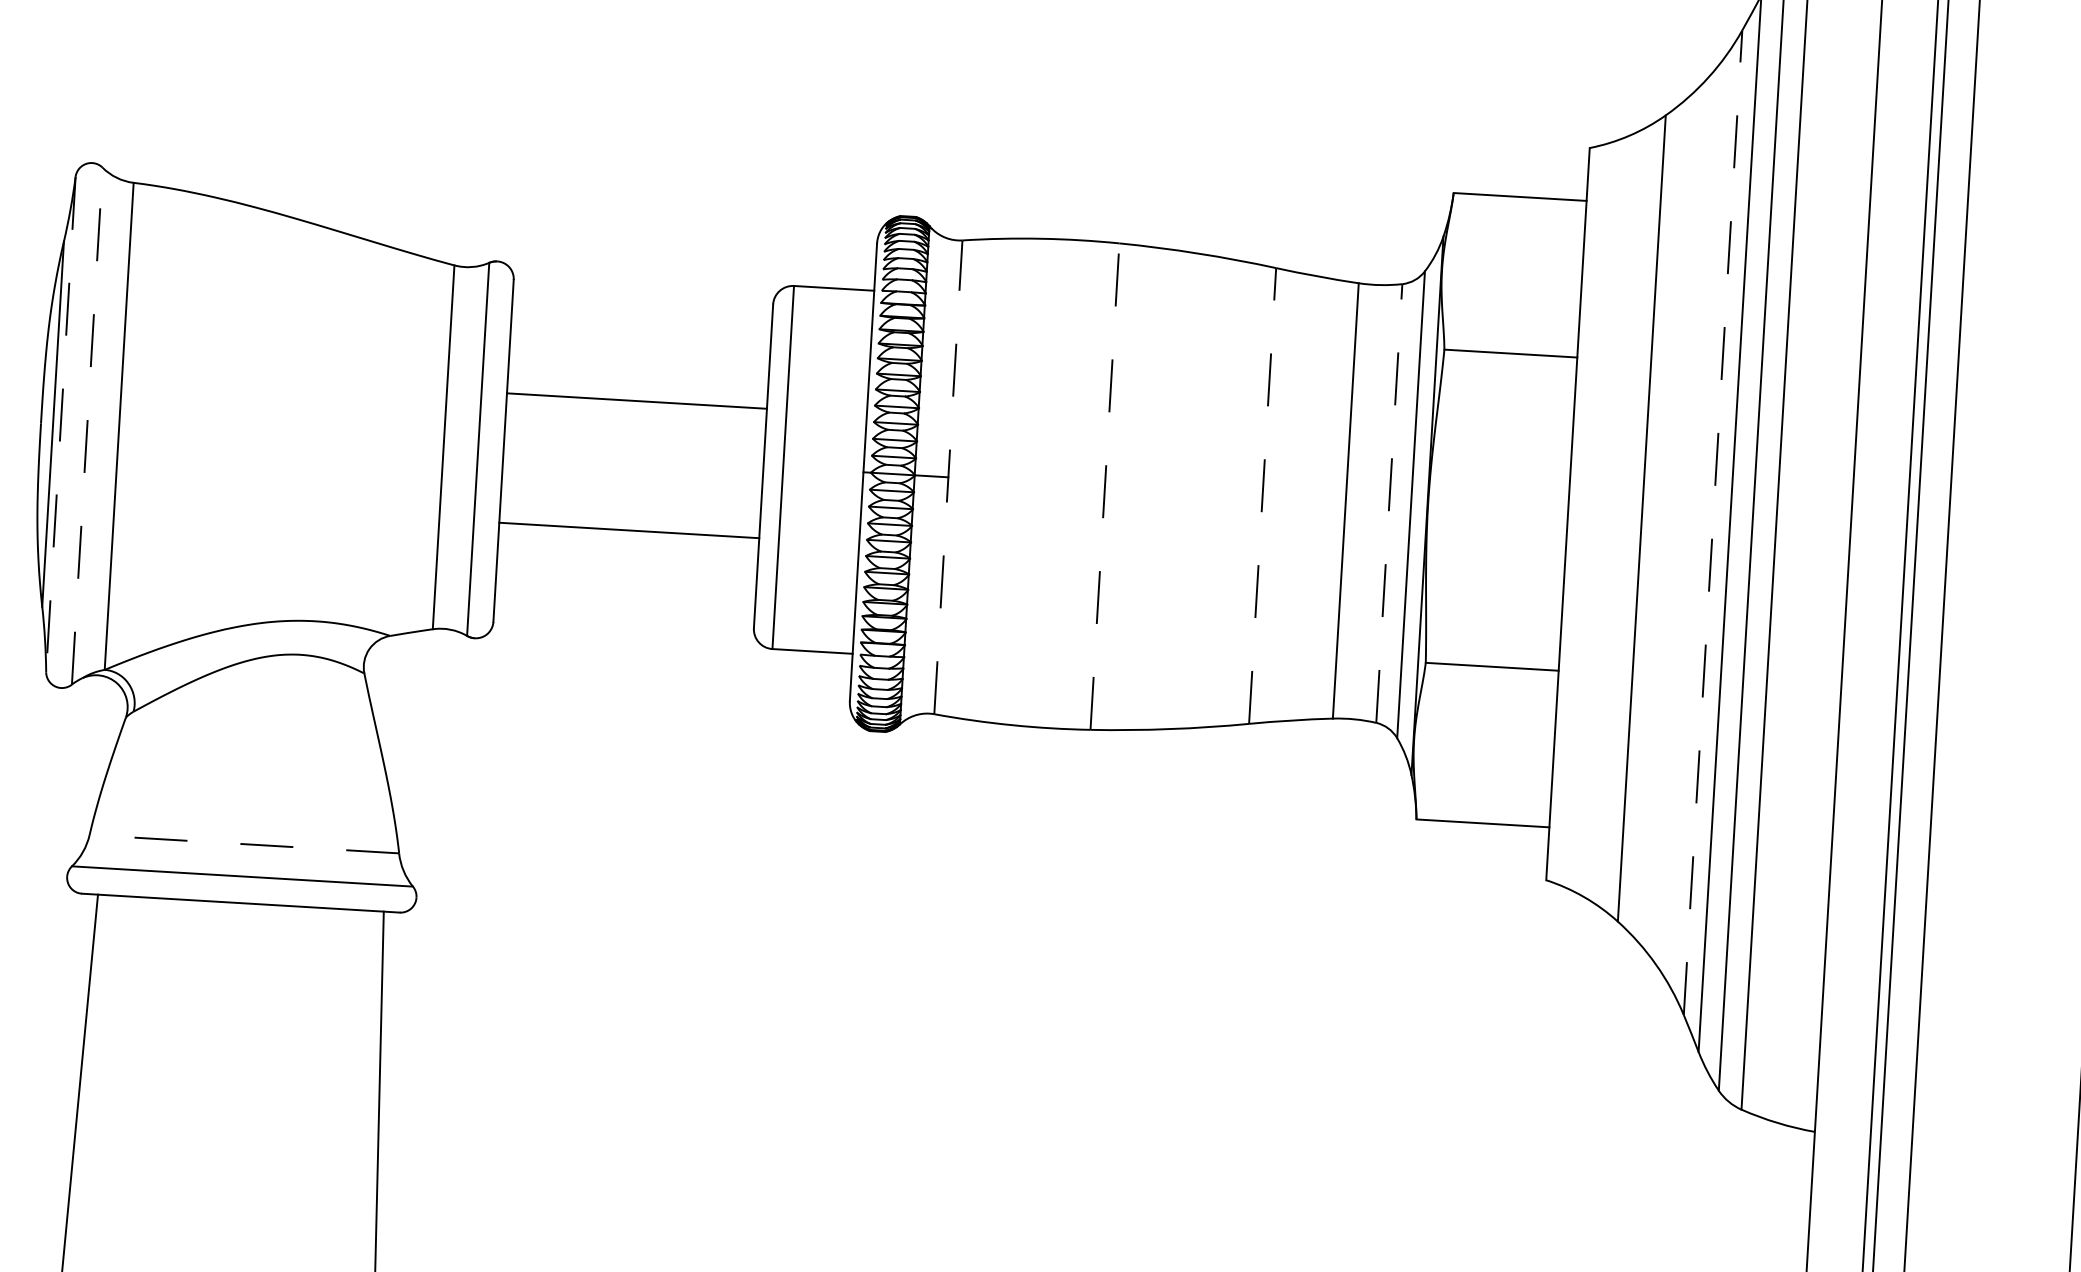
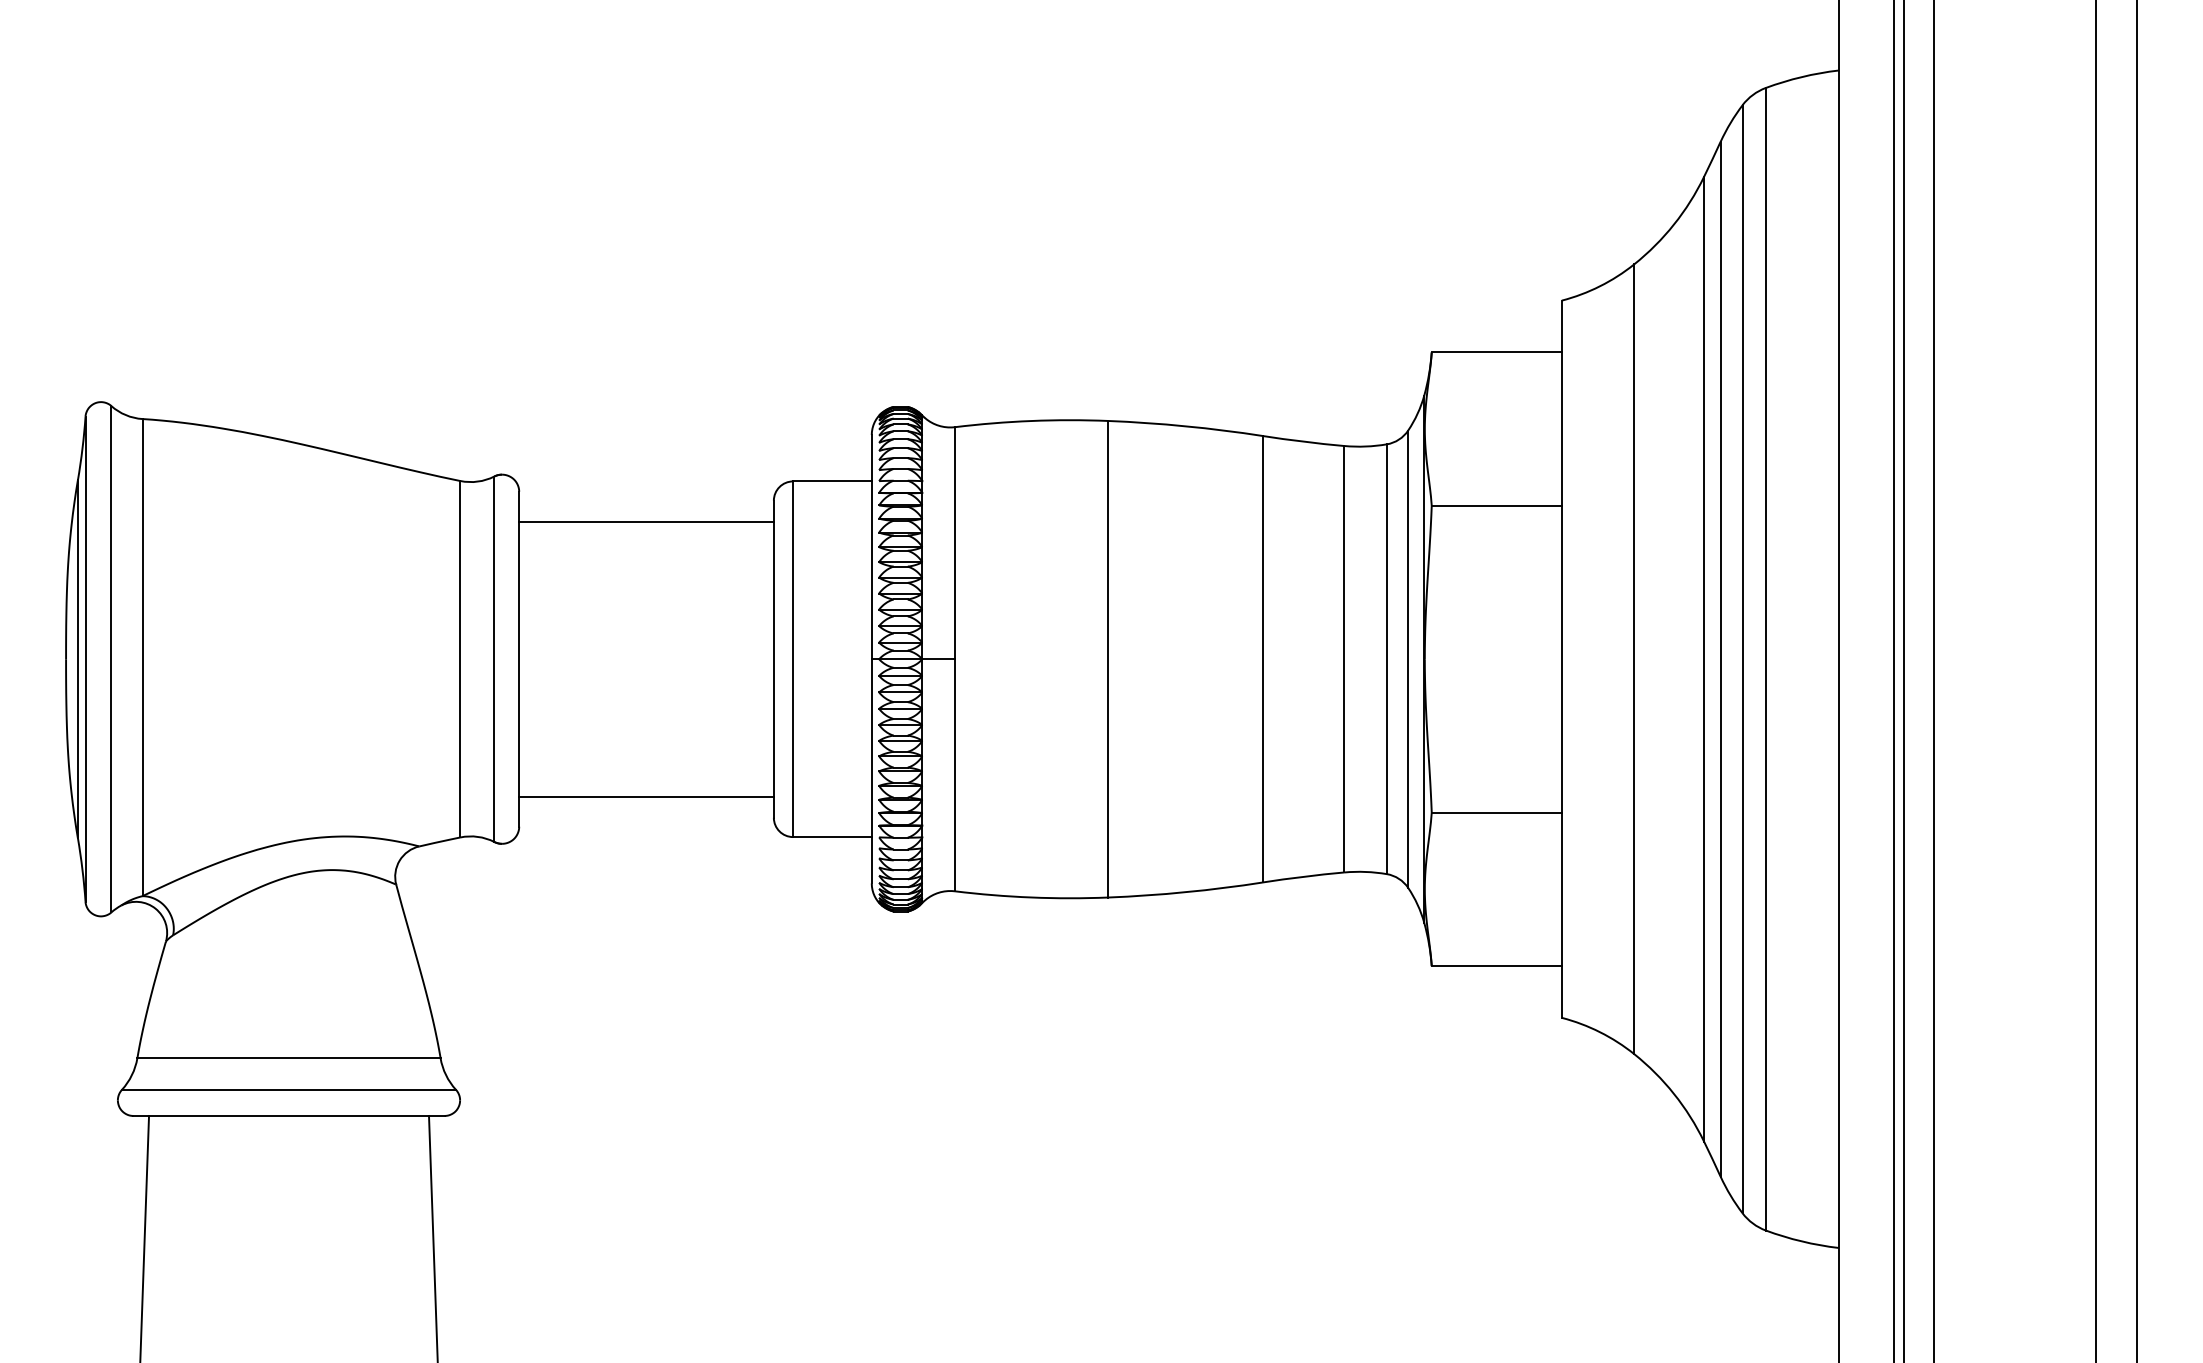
line: (636, 400) -> (646, 521), moved
line: (60, 424) -> (85, 659), dashed -> solid
line: (87, 425) -> (111, 658), dashed -> solid
line: (947, 476) -> (954, 658), dashed -> solid
line: (1105, 485) -> (1108, 658), dashed -> solid
line: (1262, 495) -> (1262, 658), dashed -> solid
line: (1388, 503) -> (1386, 659), dashed -> solid
line: (1713, 522) -> (1704, 658), dashed -> solid
line: (629, 530) -> (646, 796), moved
line: (244, 844) -> (289, 1058), dashed -> solid

